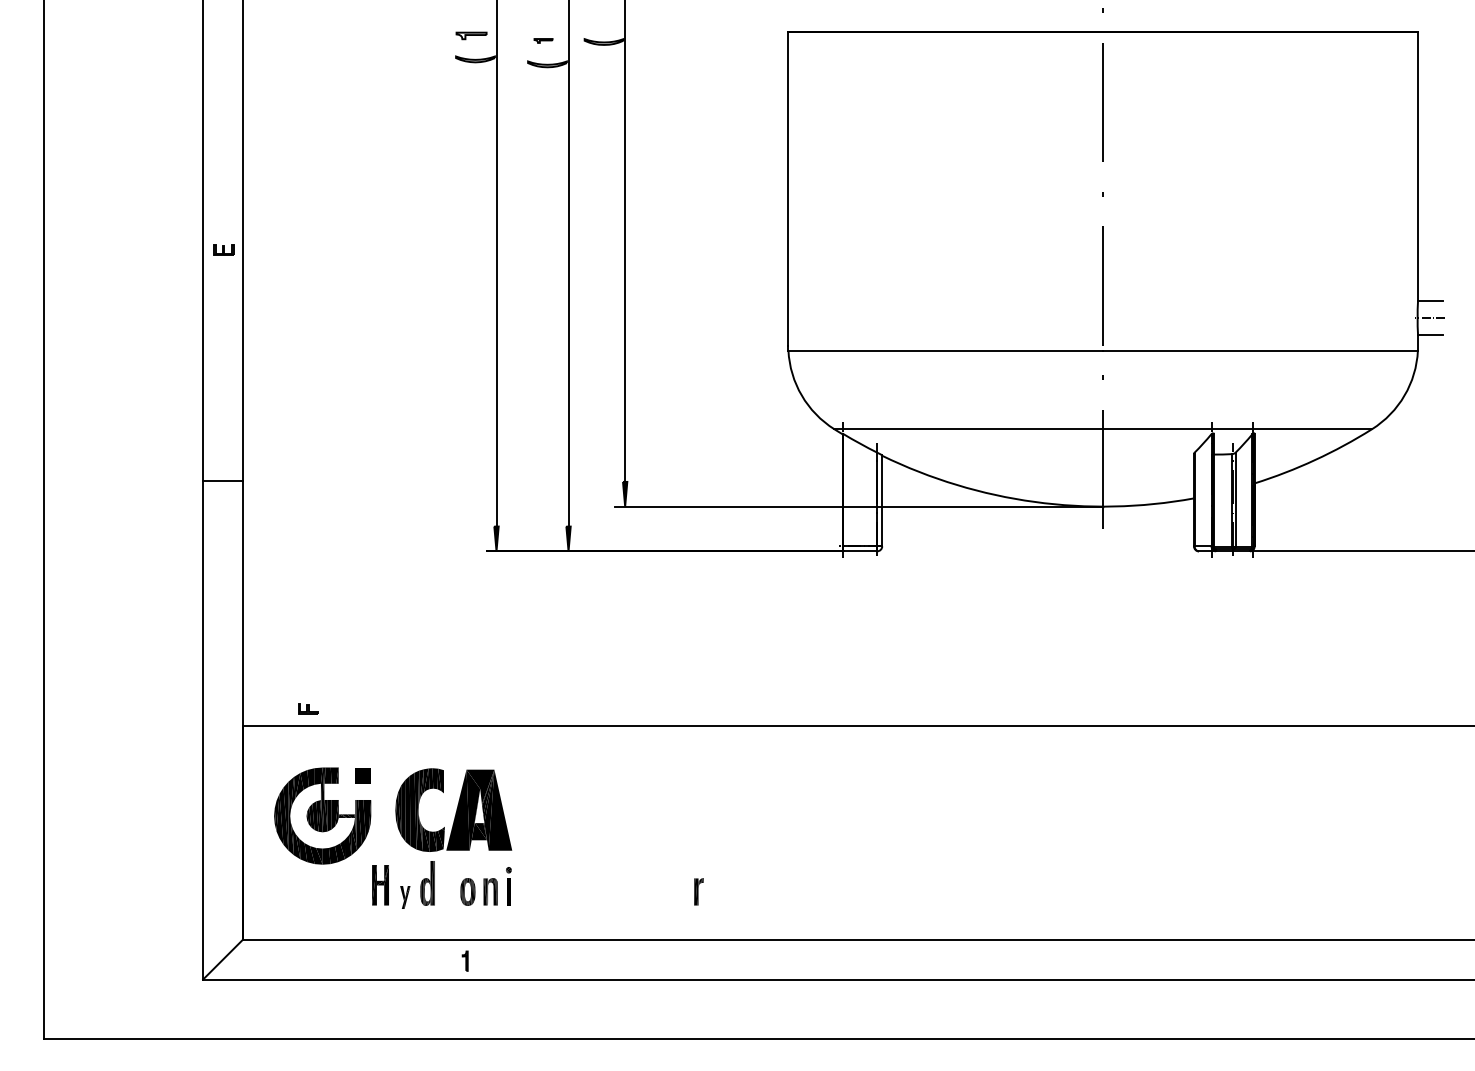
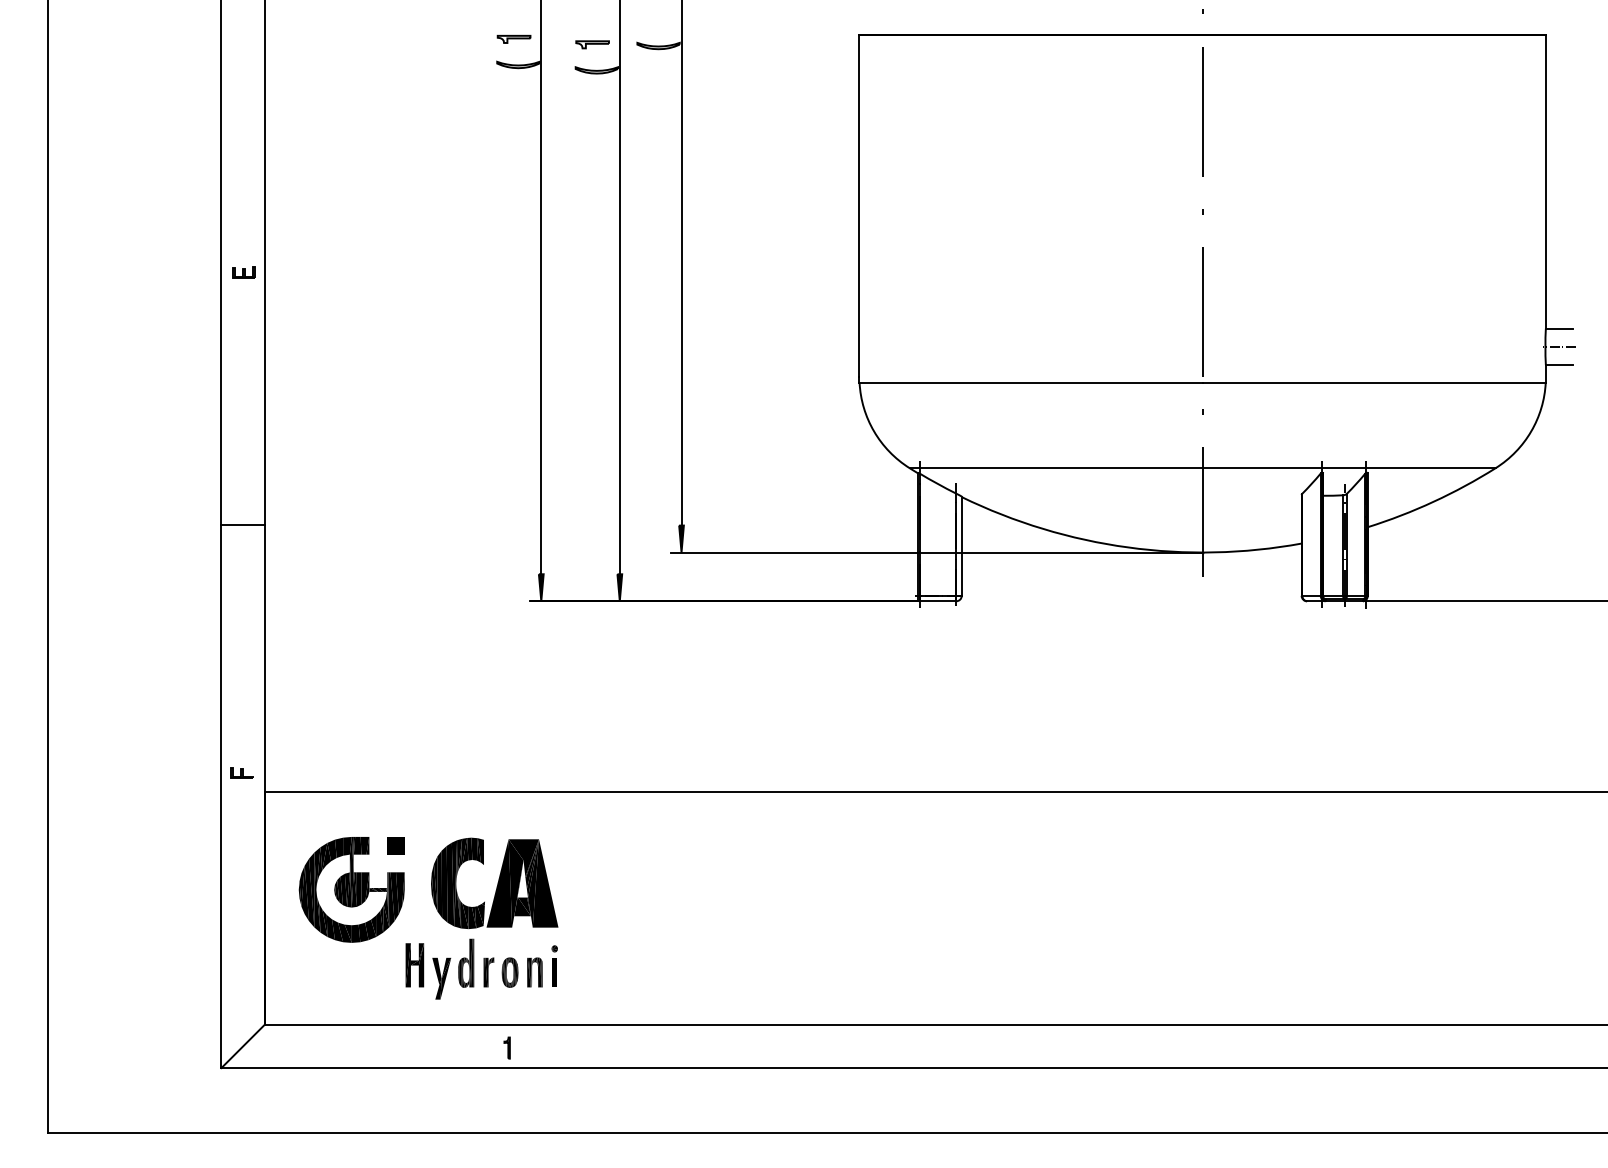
part: (543, 40) -> (592, 44), size x1.67
part: (307, 708) -> (241, 772), moved
part: (698, 891) -> (488, 972), moved
part: (404, 897) -> (441, 978), size x1.67

